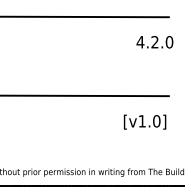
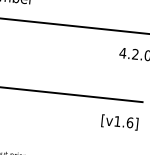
text: (156, 121) -> (129, 122), [v1.0] -> [v1.6]

